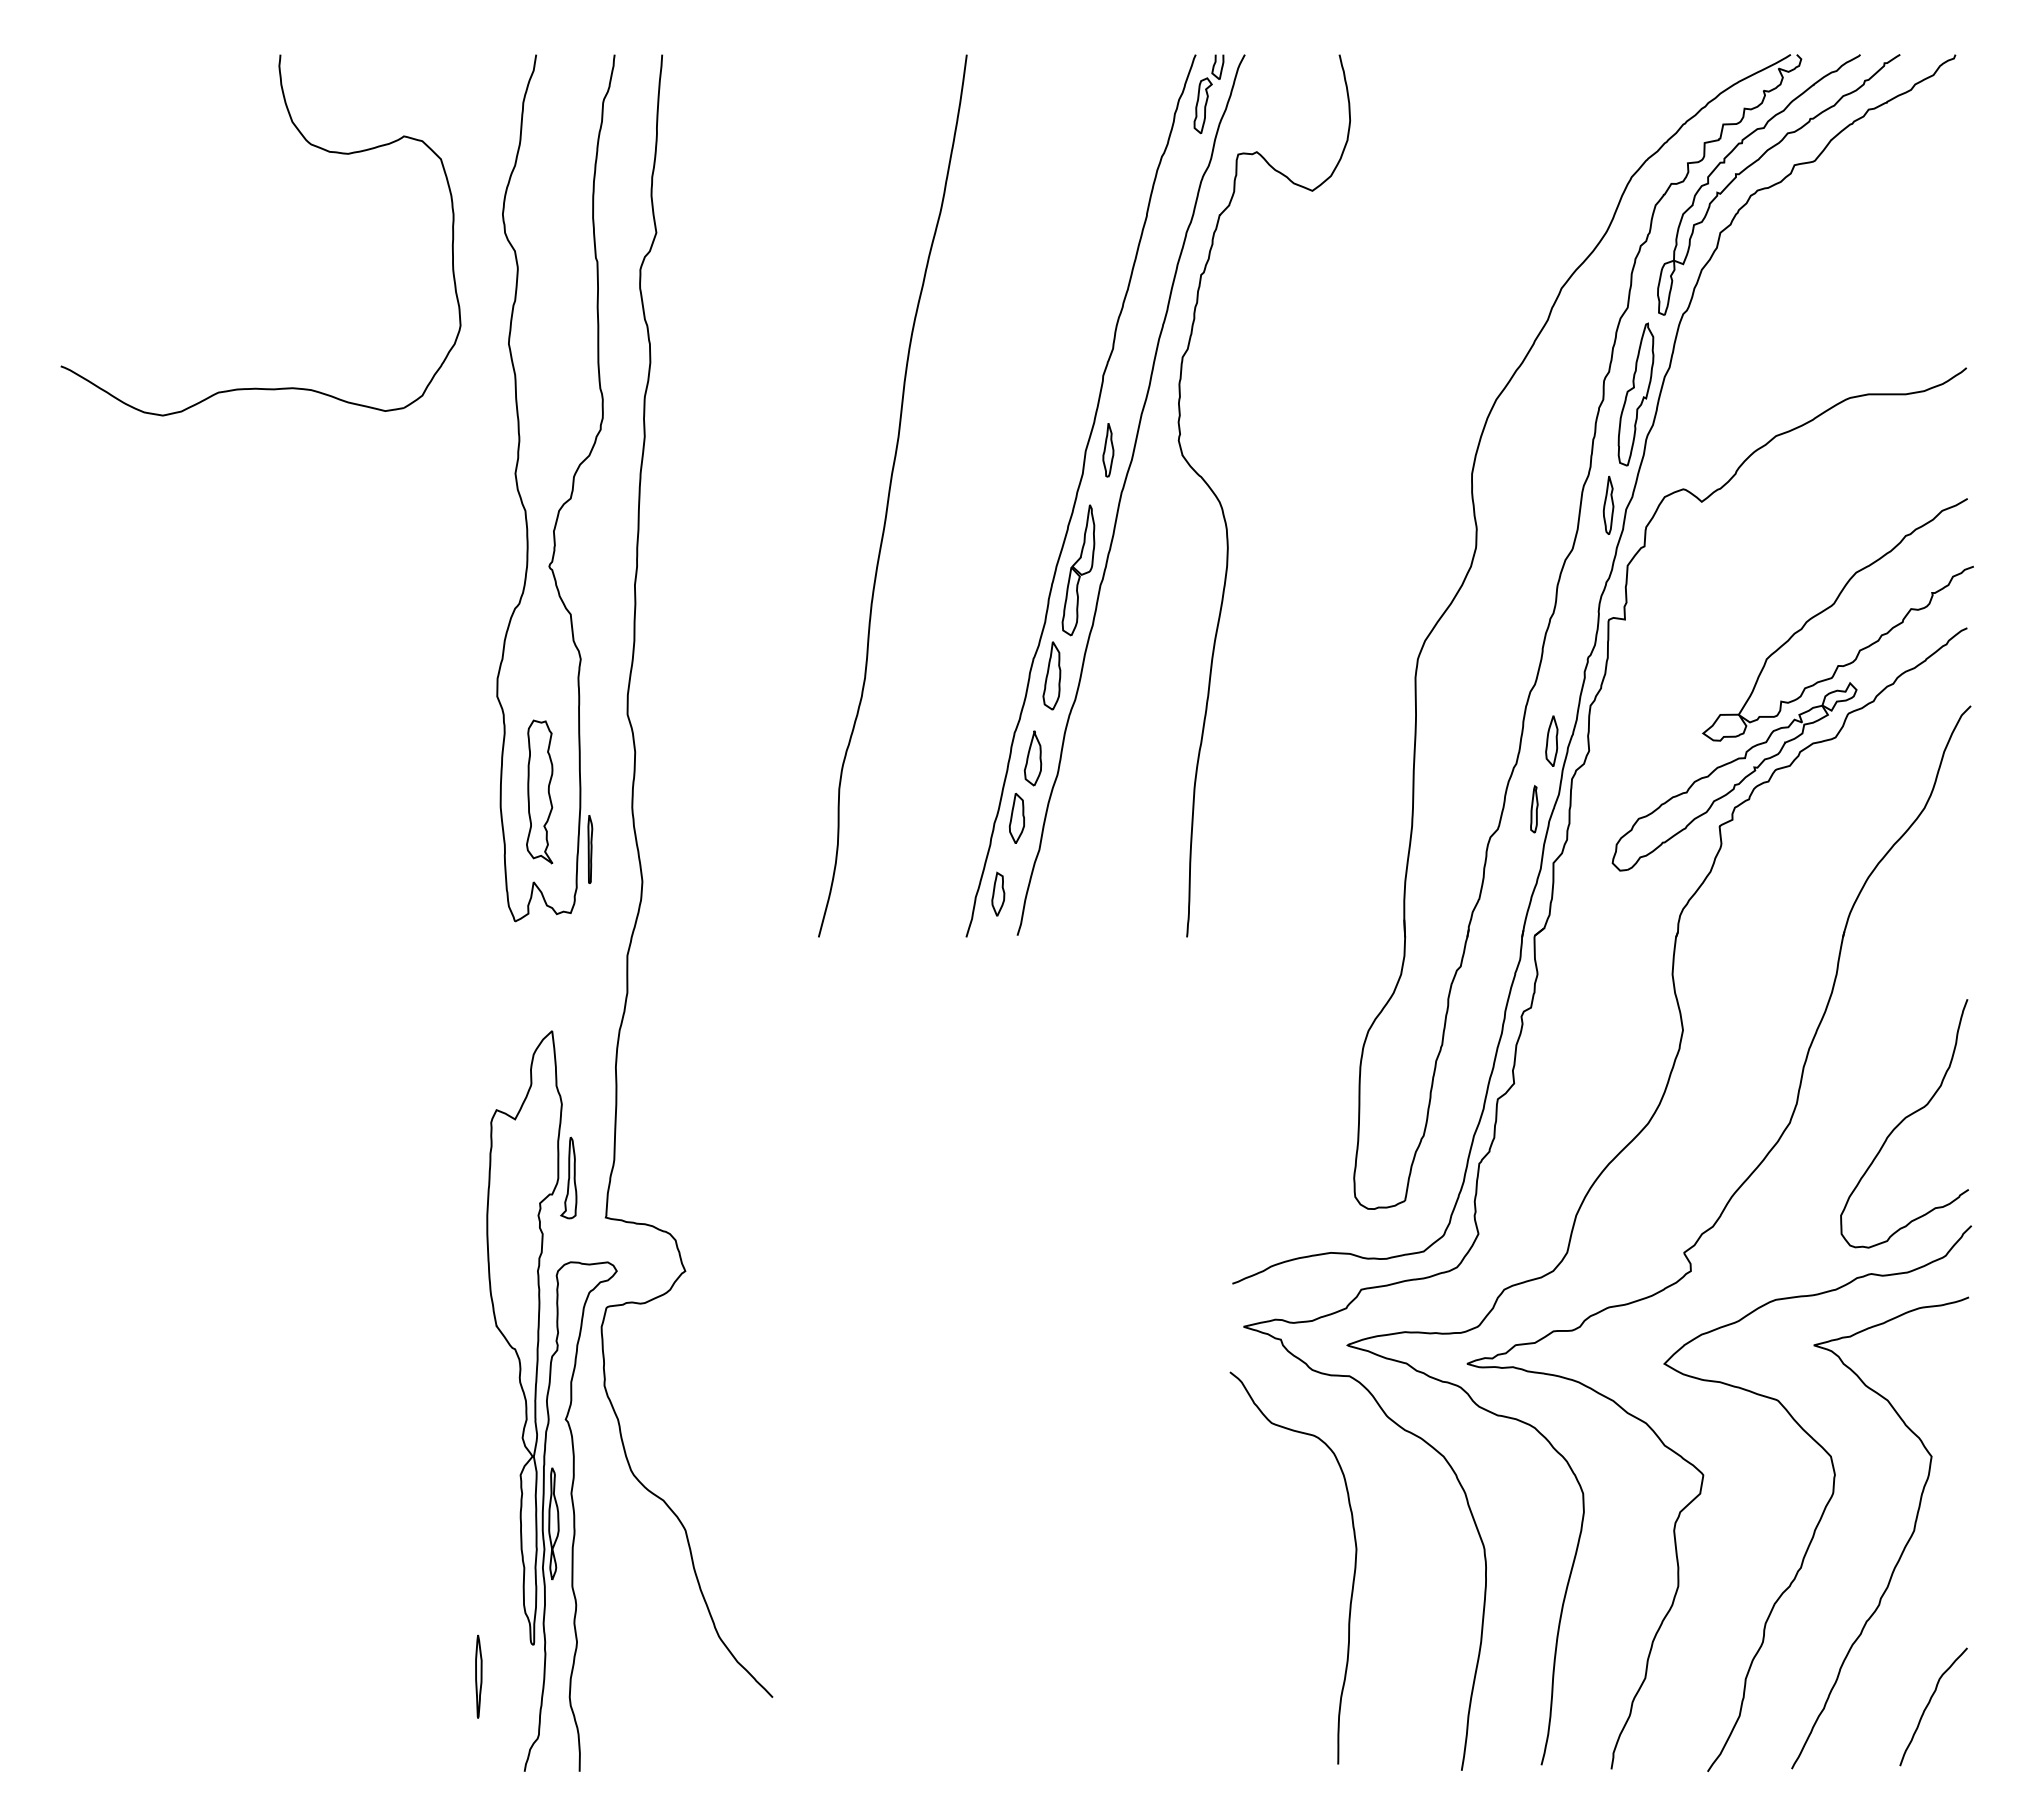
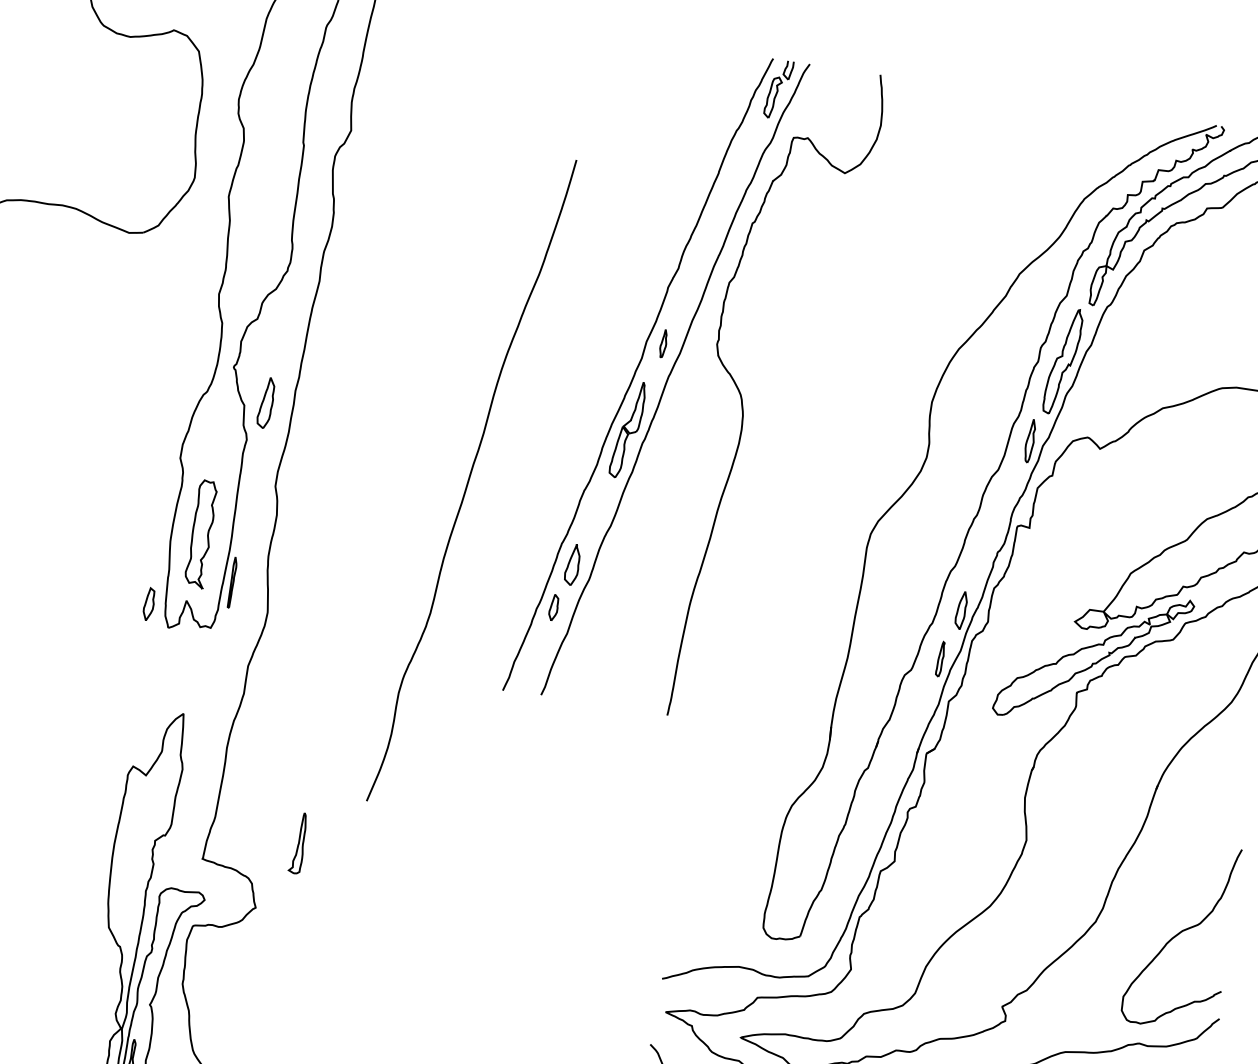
part: (1108, 450) -> (663, 343), size x0.7
curve: (890, 493) -> (470, 478), moved
part: (1051, 675) -> (265, 402), moved
part: (1016, 818) -> (553, 607), size x0.7
part: (998, 893) -> (149, 603), moved
part: (568, 1177) -> (298, 842), moved

